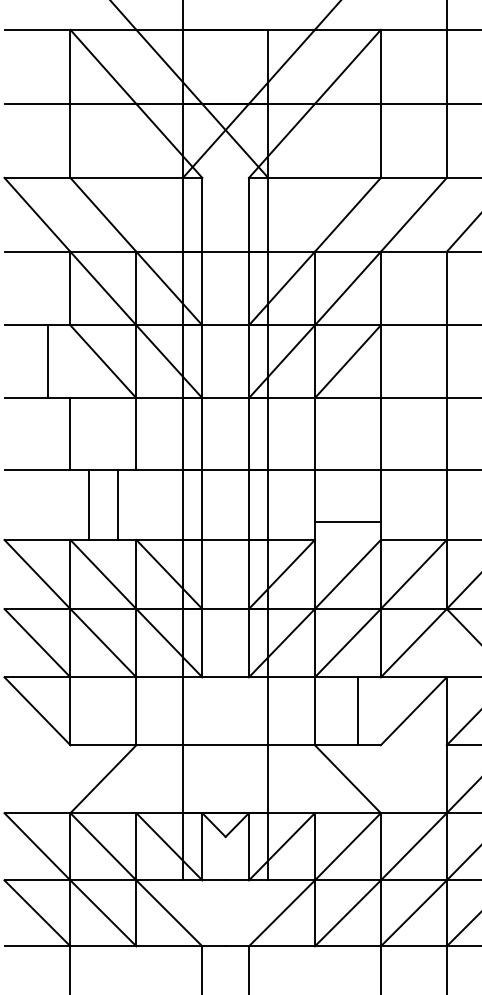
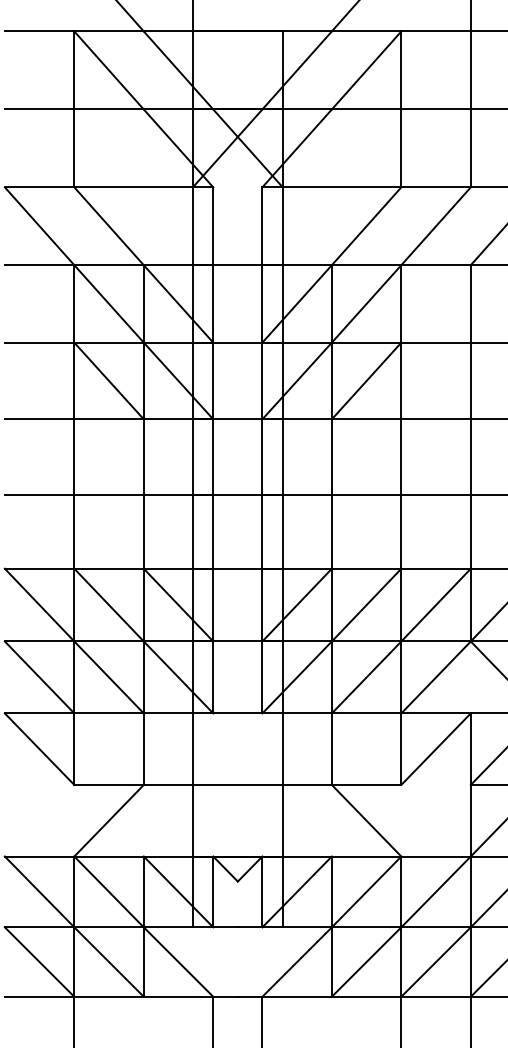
line: (47, 361) -> (74, 380), moved
line: (89, 504) -> (74, 531), moved
line: (118, 504) -> (143, 531), moved
line: (347, 521) -> (366, 568), moved
line: (358, 710) -> (401, 748), moved

